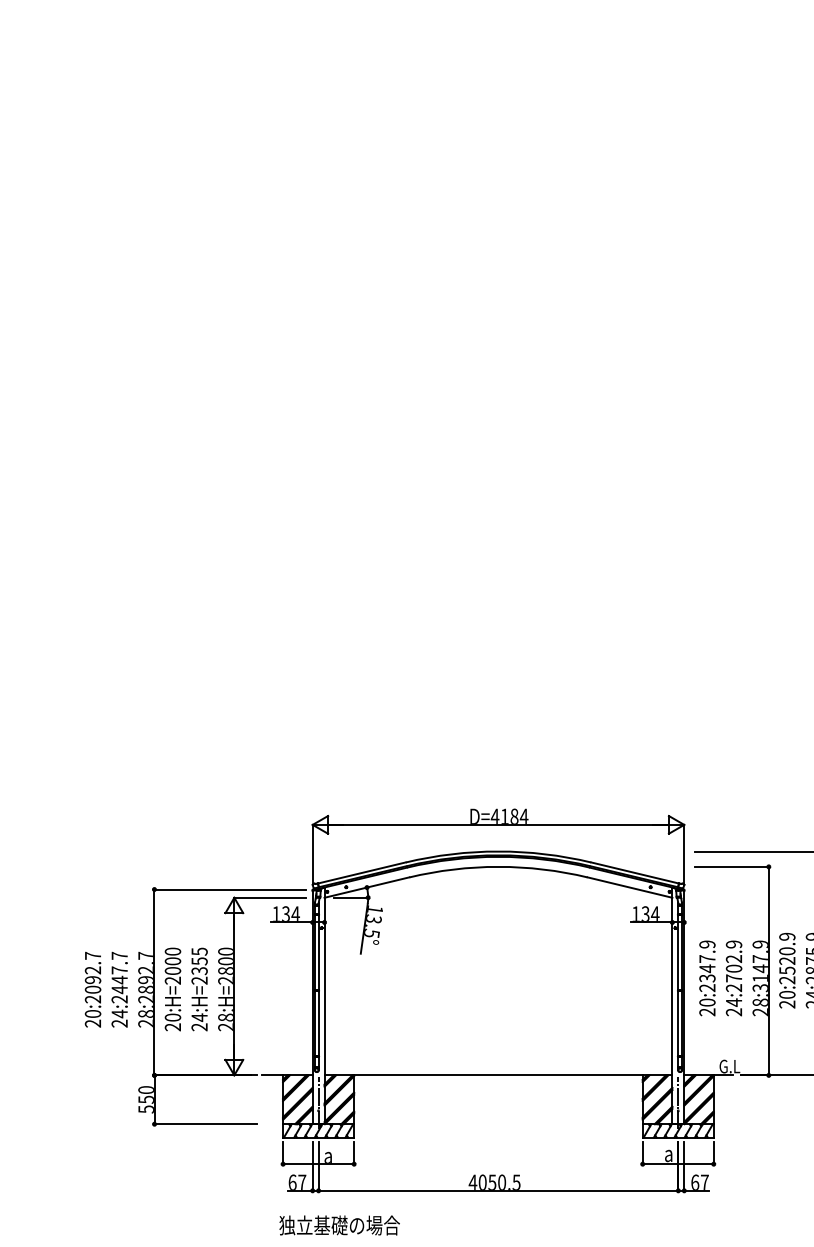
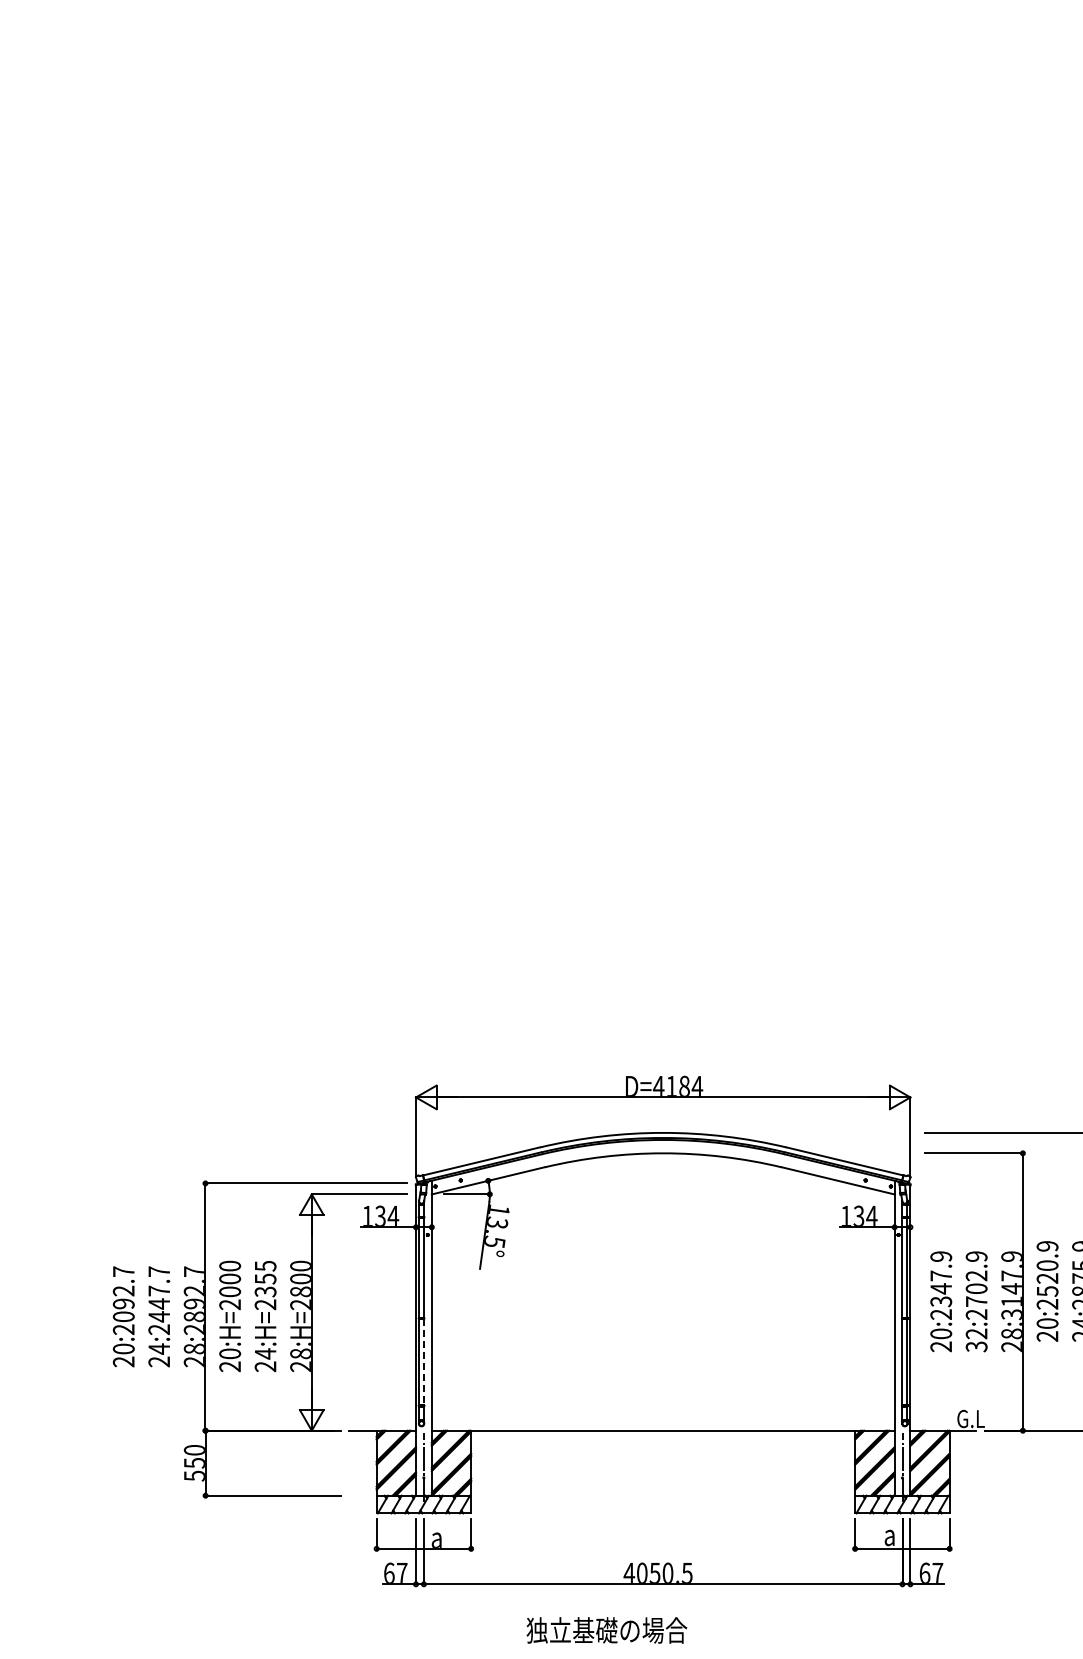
text: (733, 1007) -> (976, 1340), 24:2702.9 -> 32:2702.9
line: (319, 1024) -> (424, 1362), solid -> dashed
text: (339, 1225) -> (606, 1630), moved

